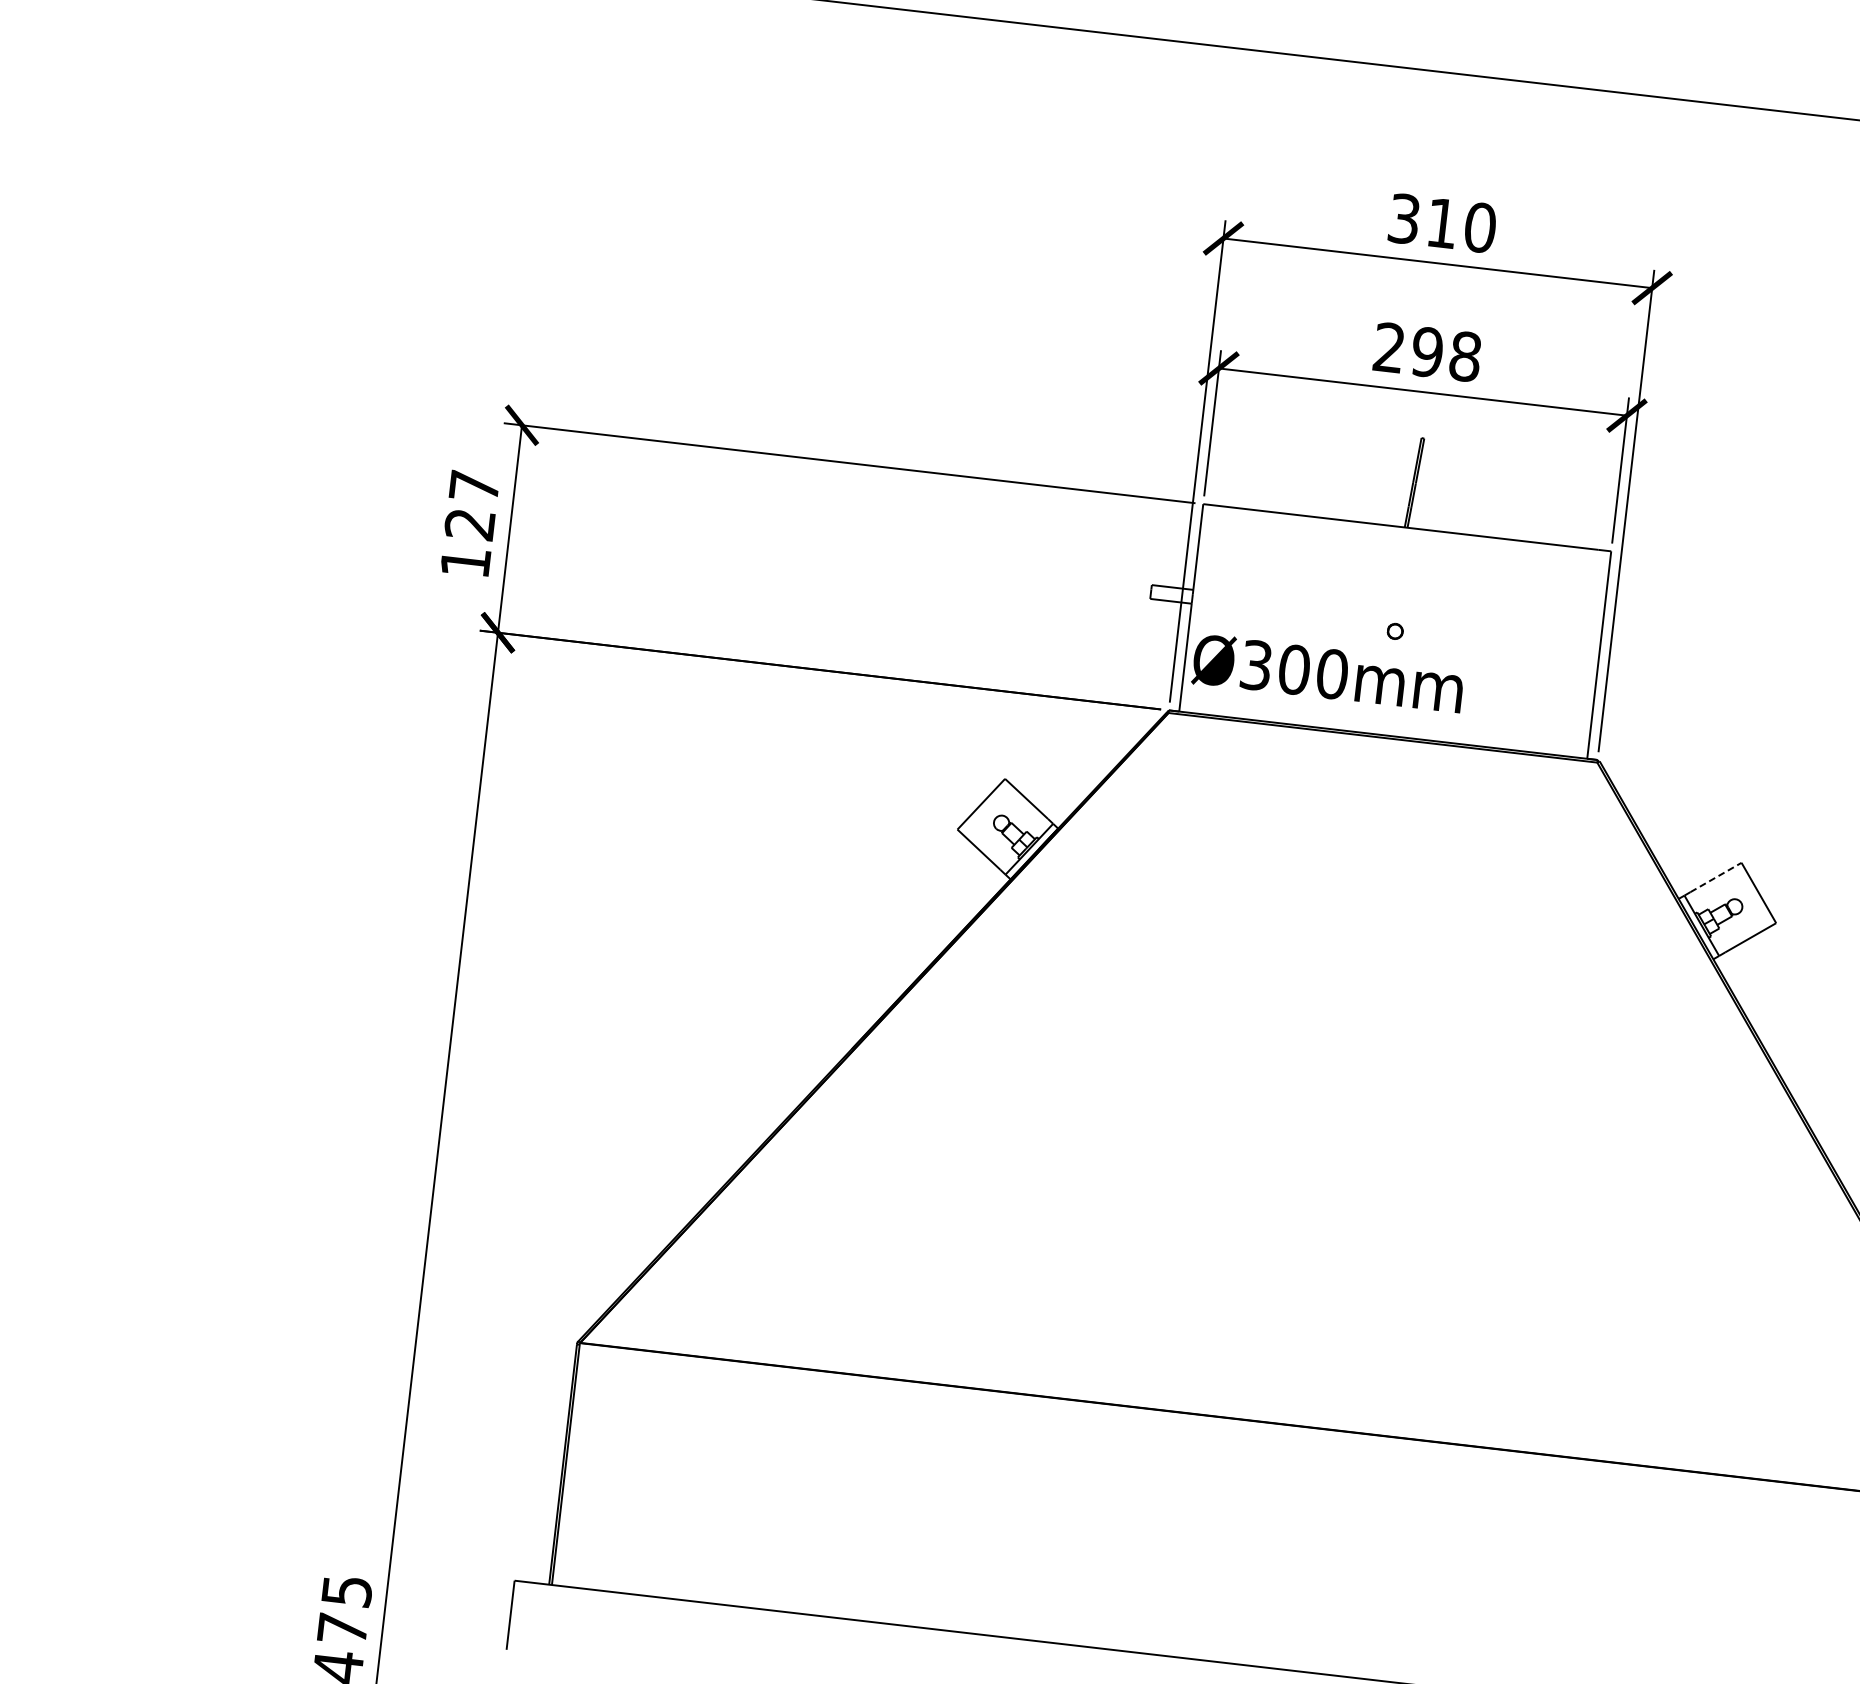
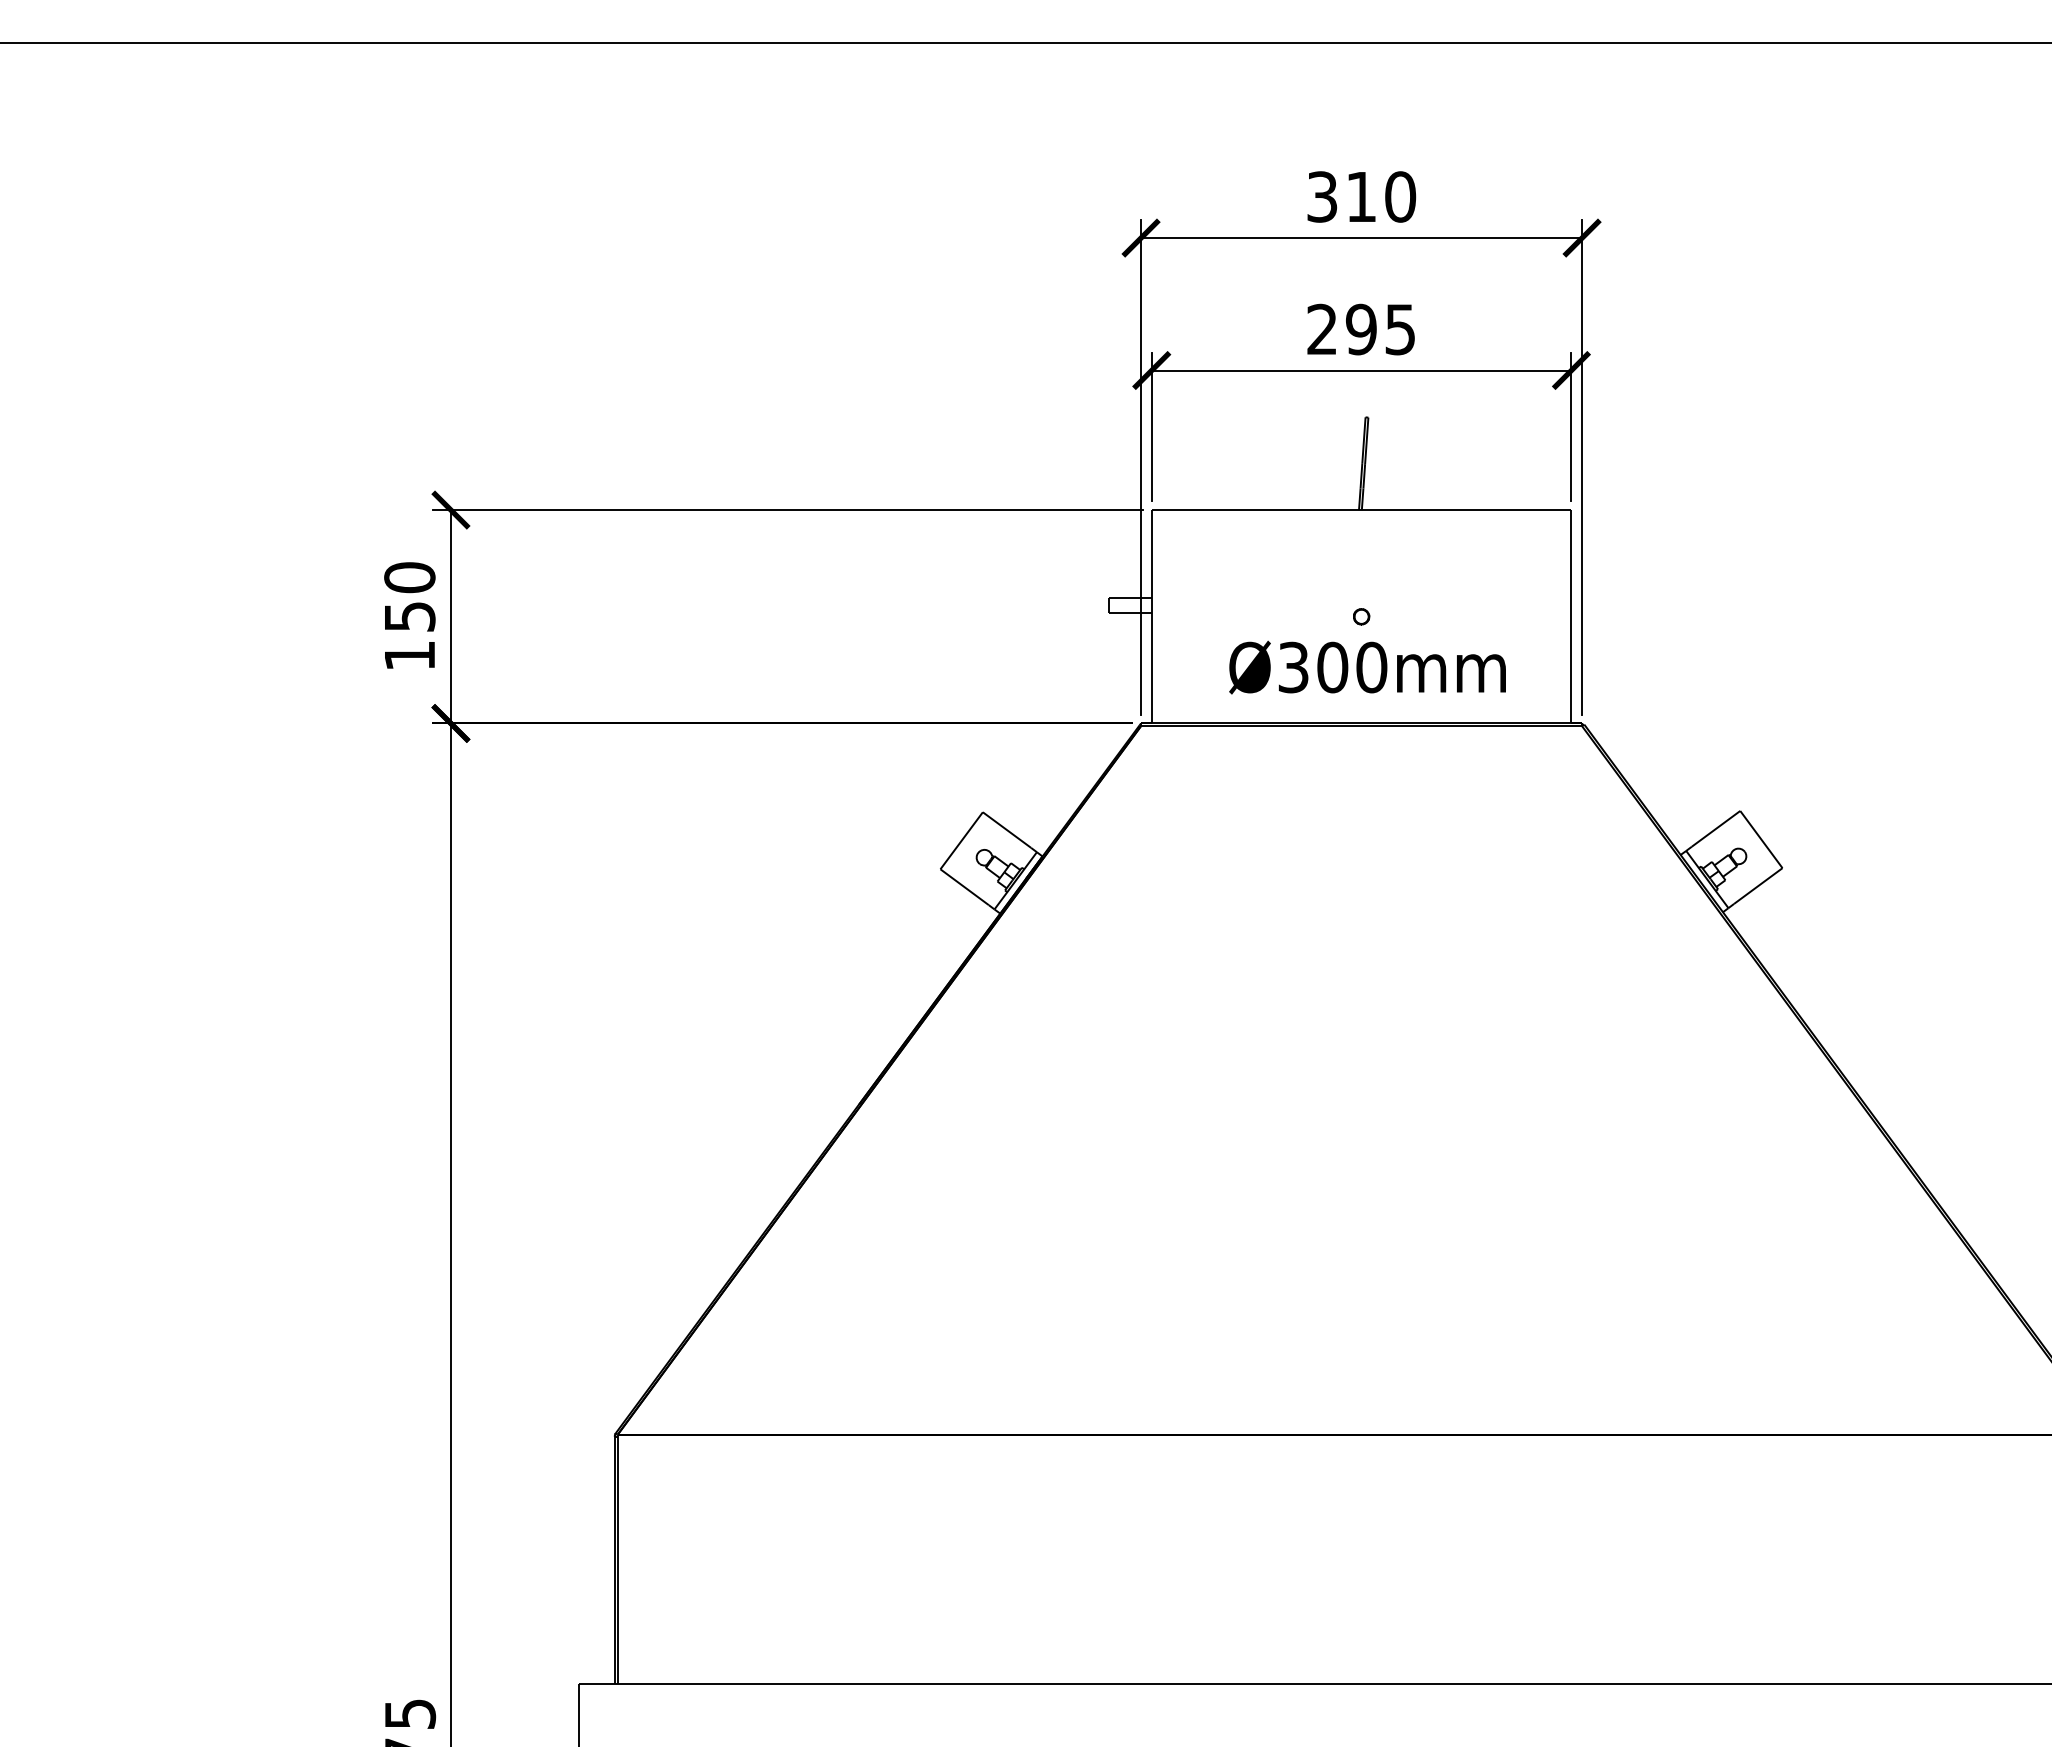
text: (1465, 356) -> (1400, 329), 298 -> 295
text: (472, 504) -> (409, 596), 127 -> 150
text: (1328, 673) -> (1367, 667), moved
line: (1716, 877) -> (1716, 828), dashed -> solid

